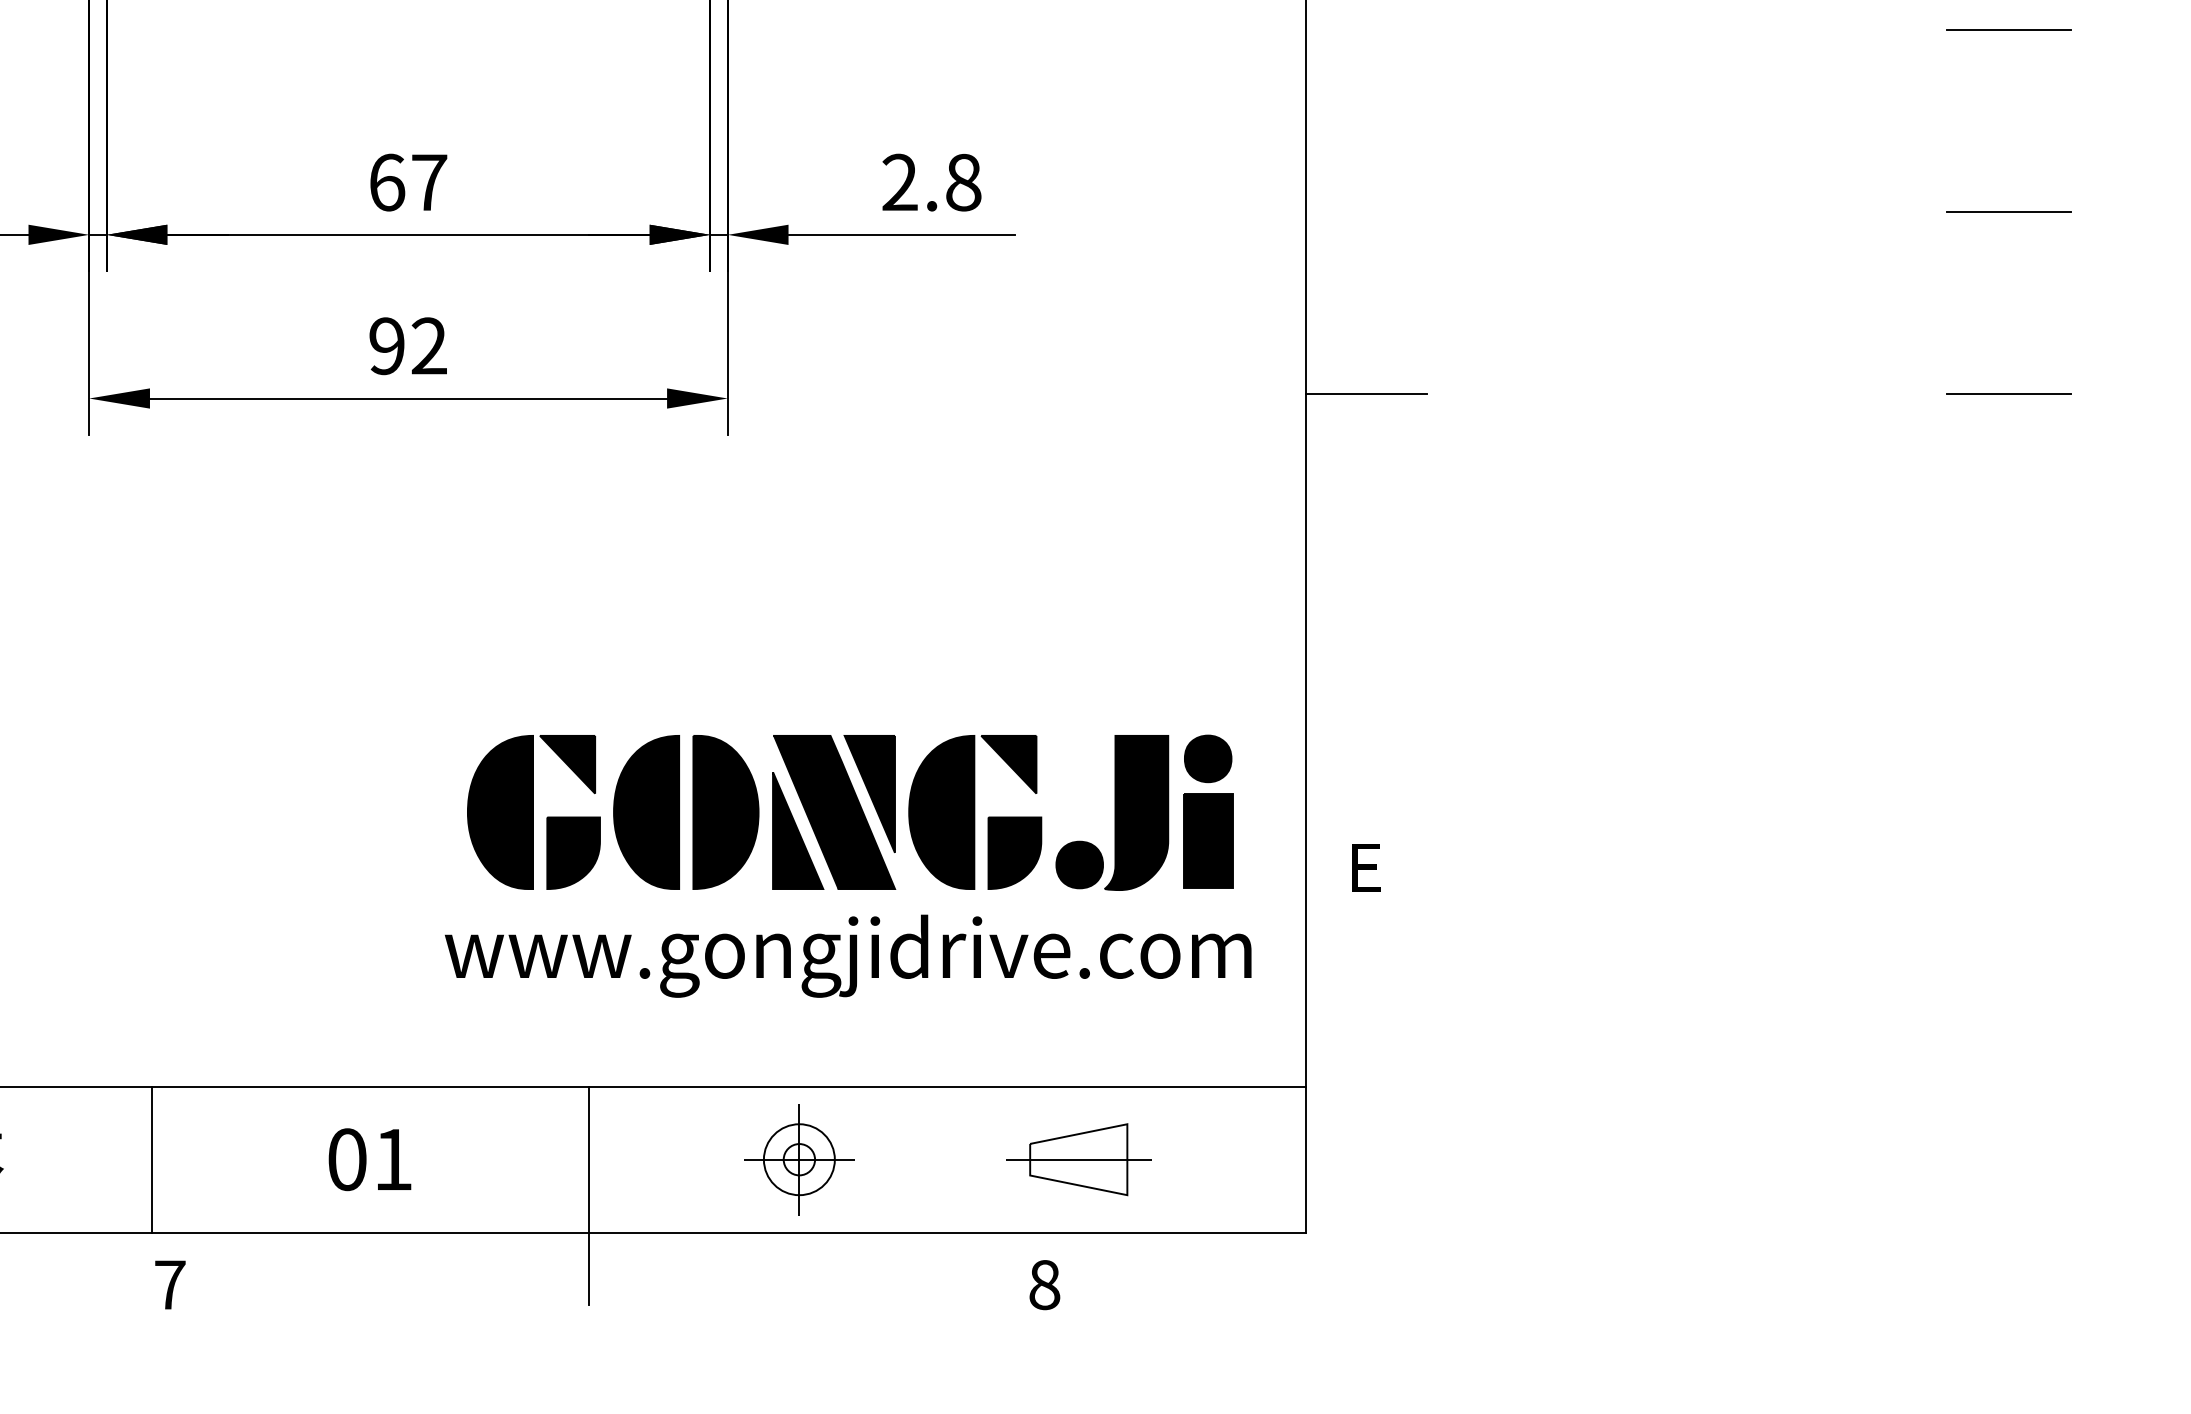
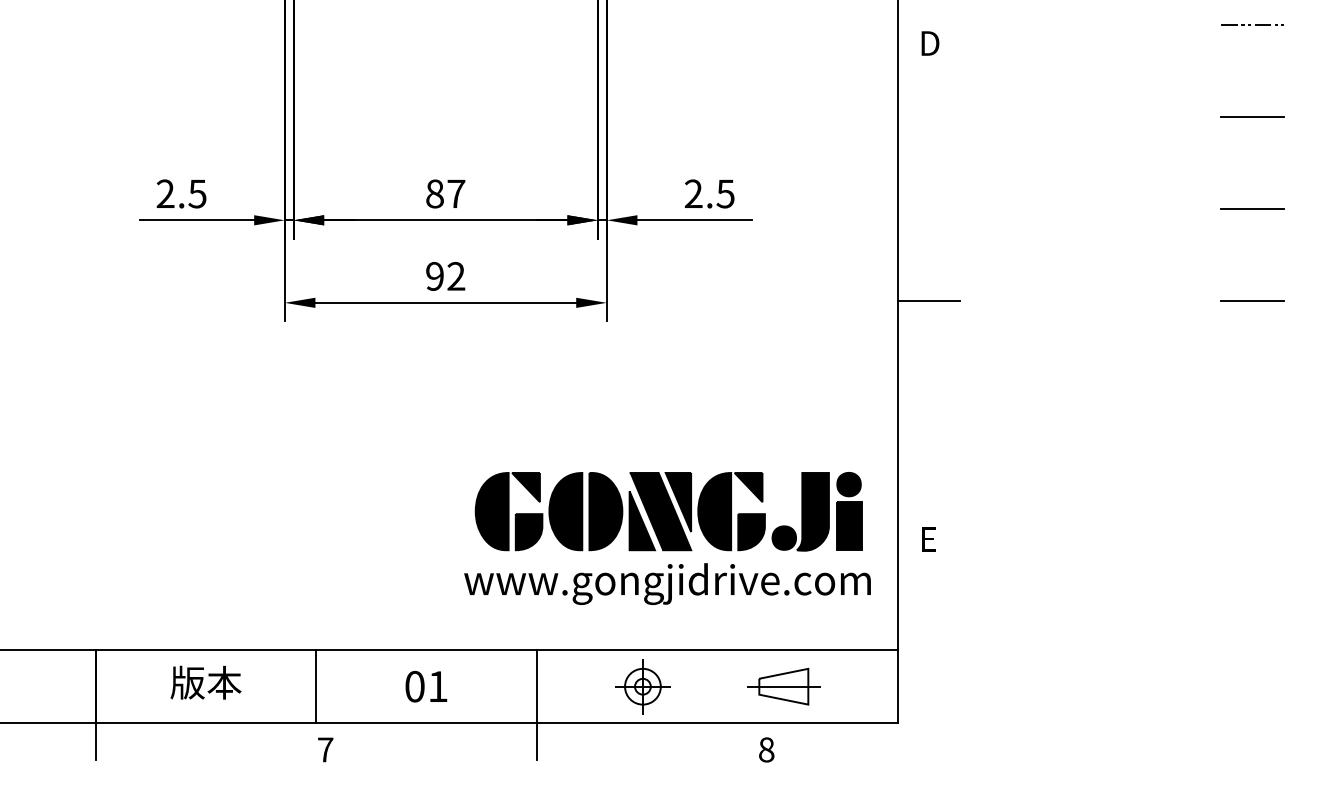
text: (388, 181) -> (435, 193), 67 -> 87
text: (963, 181) -> (725, 193), 2.8 -> 2.5

